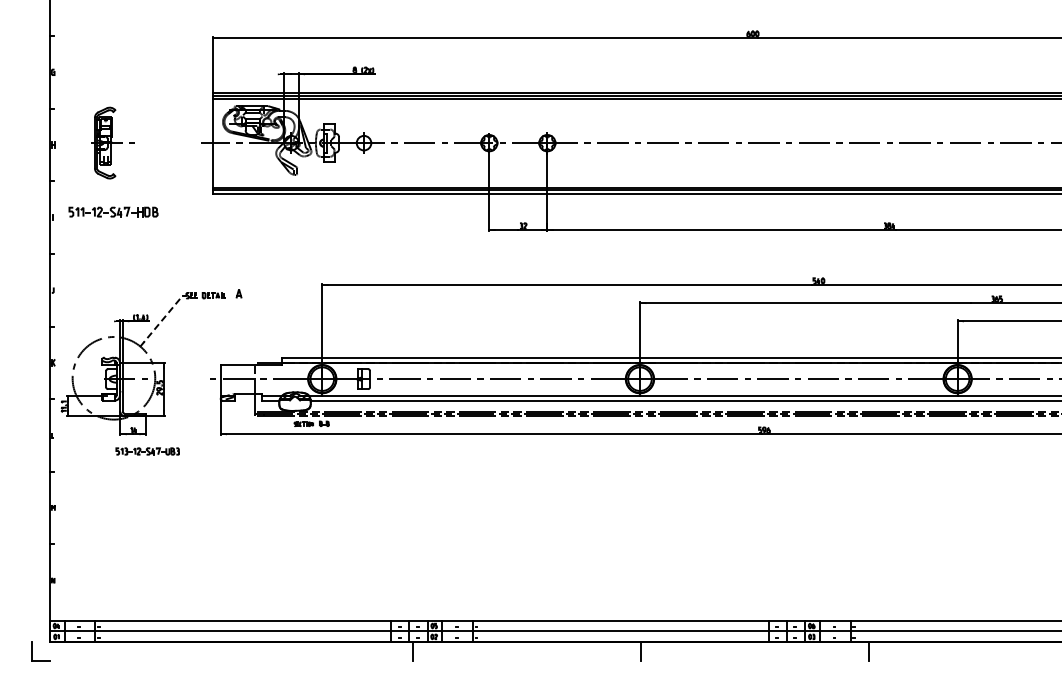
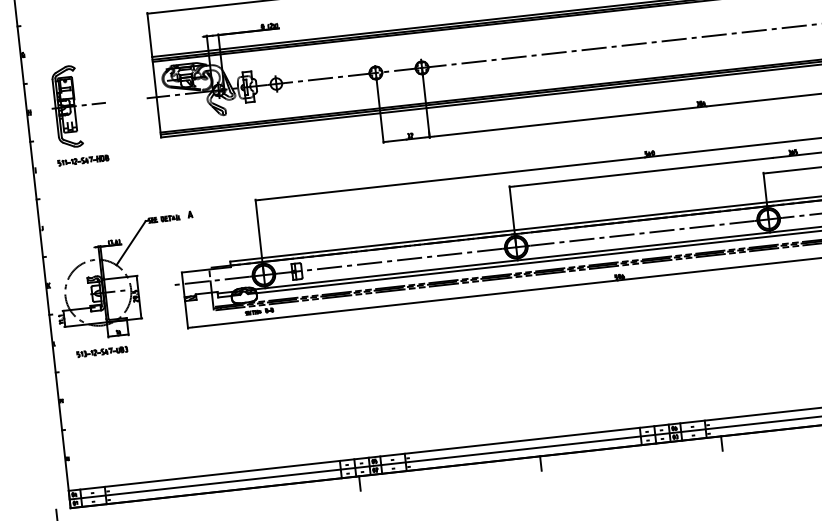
part: (114, 142) -> (78, 105), size x1.43
part: (113, 211) -> (83, 160), size x0.71
line: (161, 320) -> (131, 242), dashed -> solid
part: (147, 451) -> (102, 352), moved

